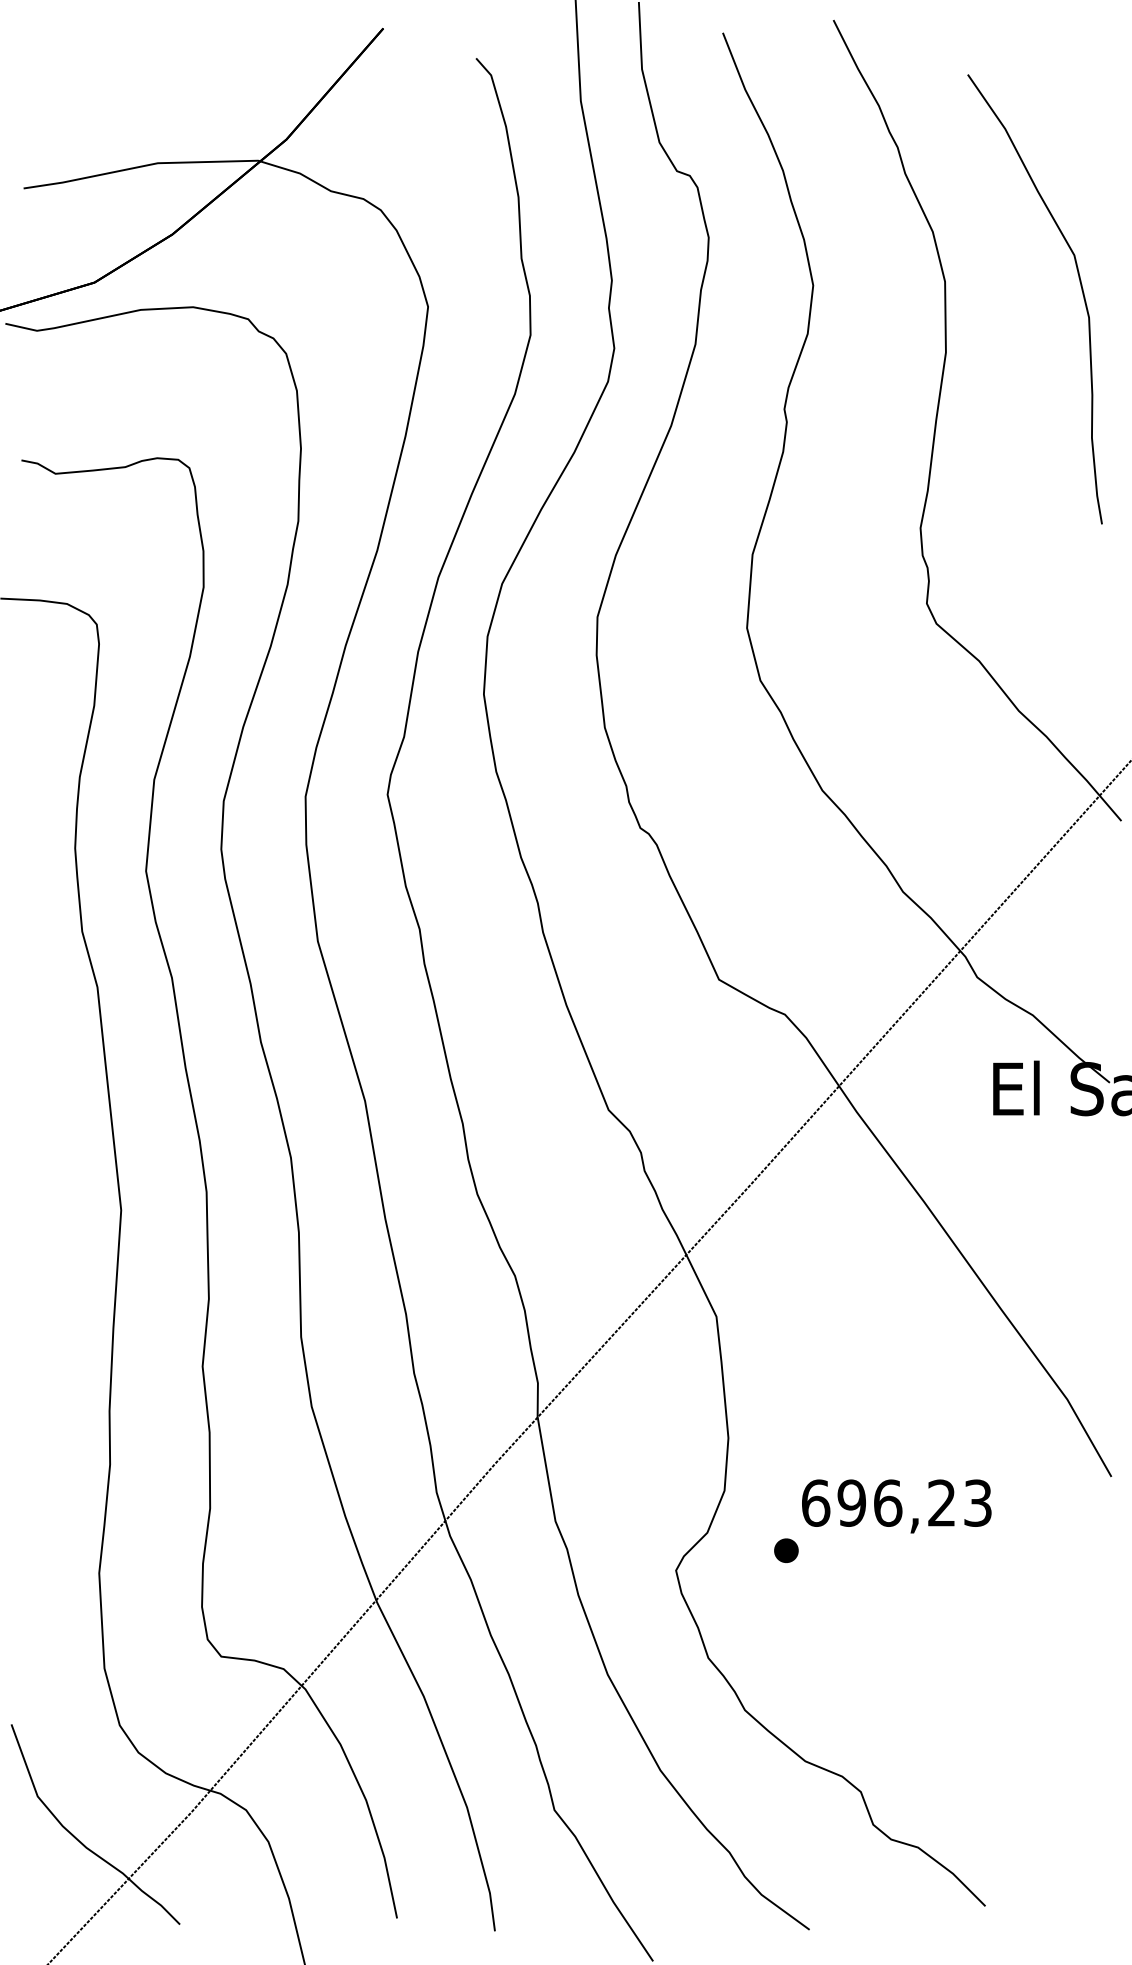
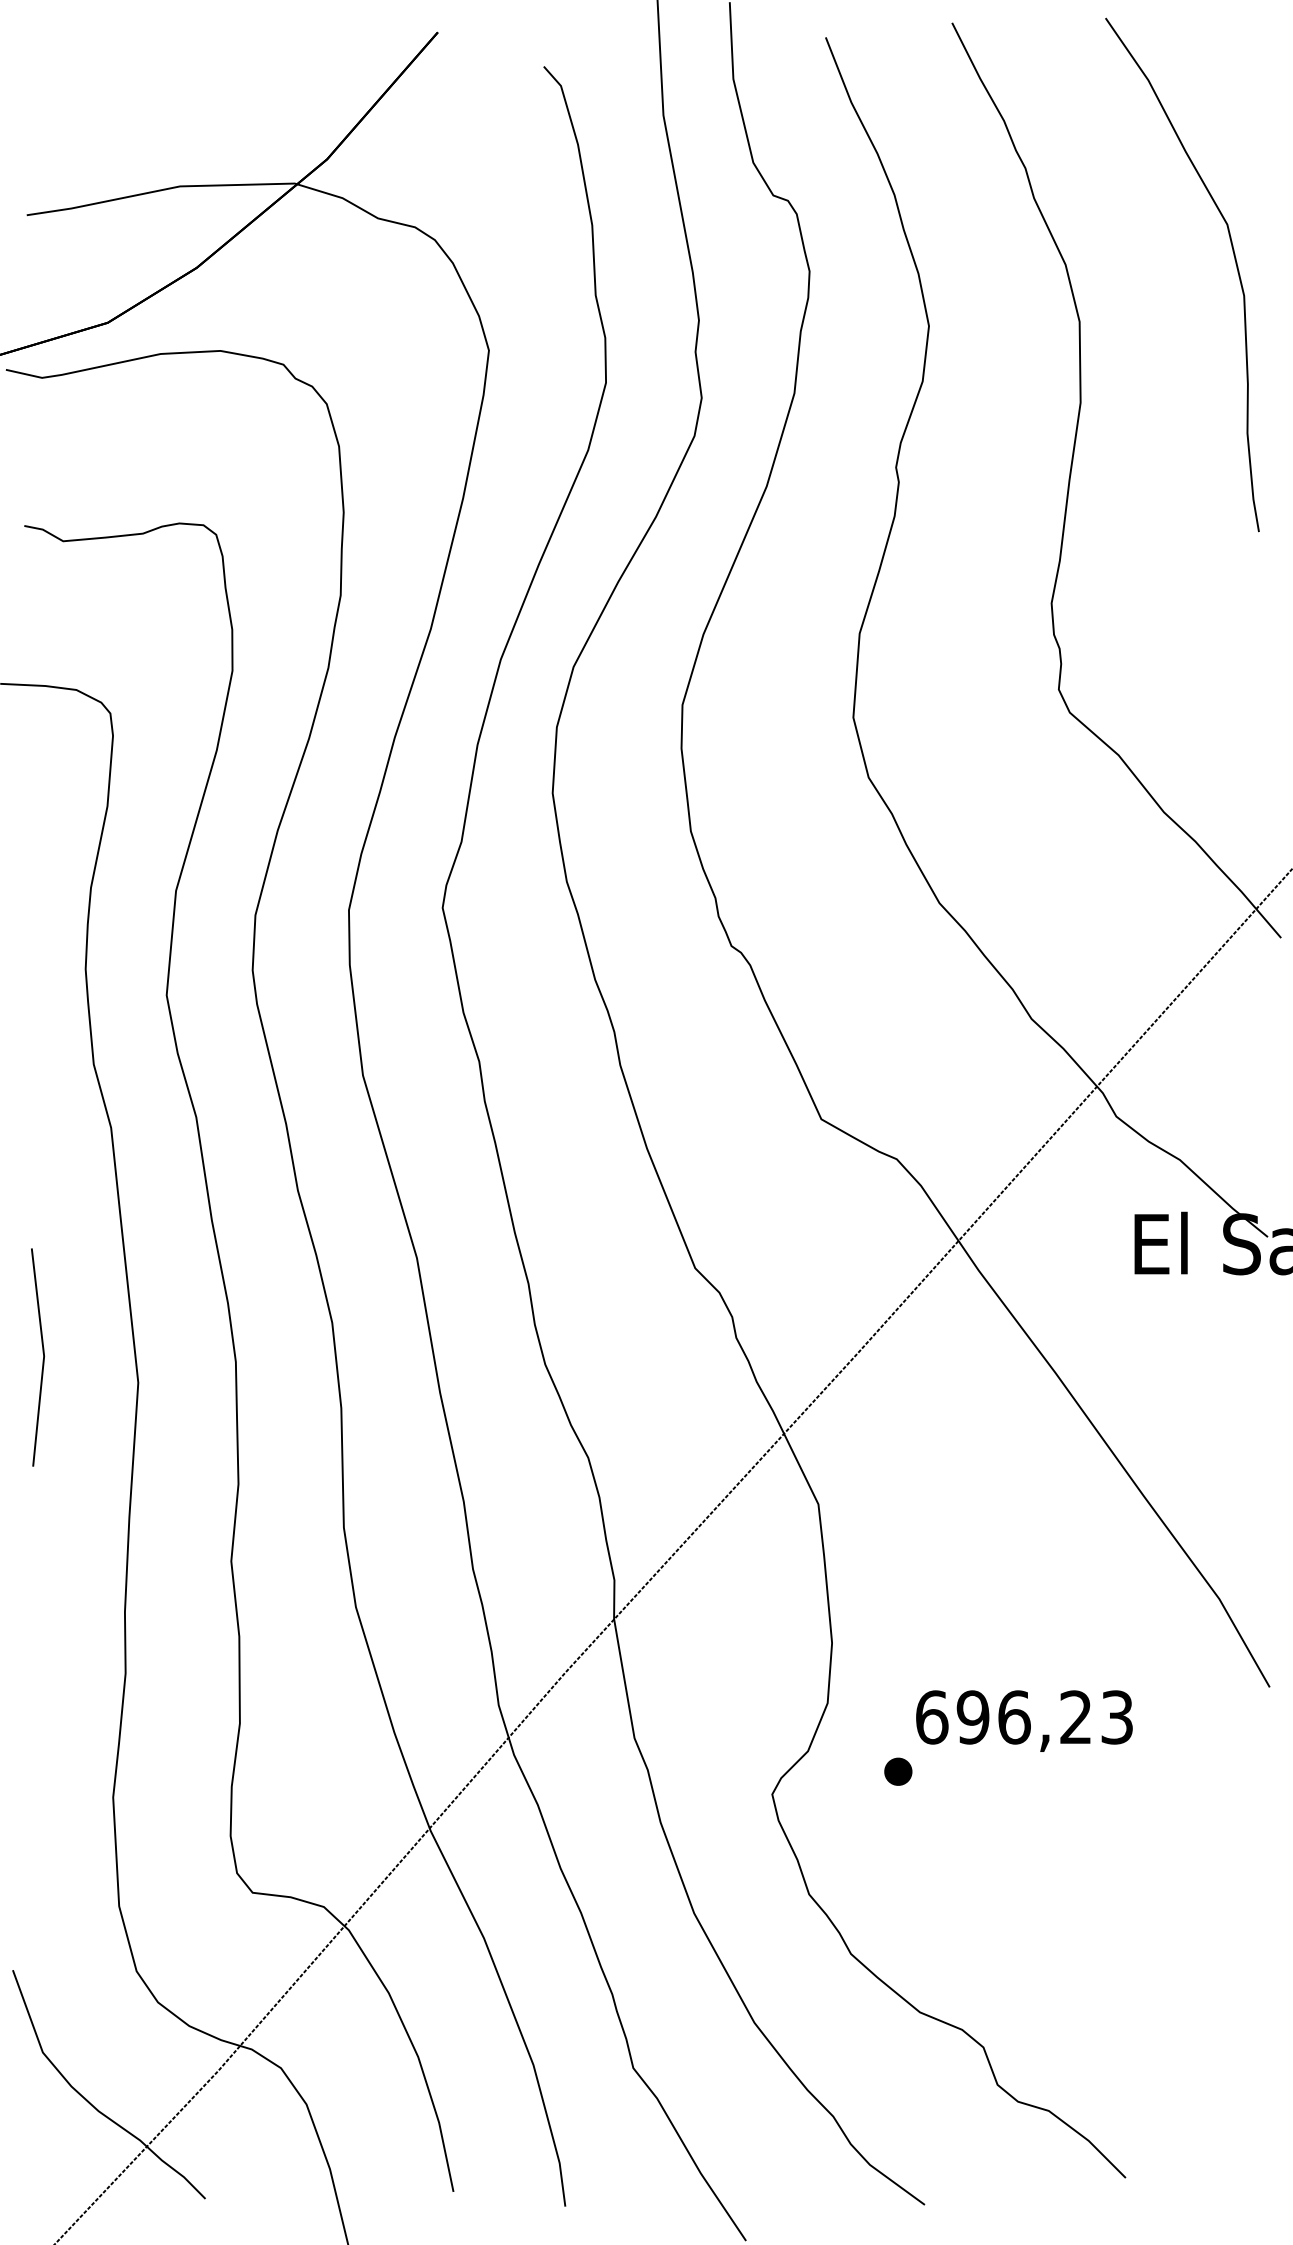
part: (1080, 286) -> (1234, 260), moved
line: (37, 1190) -> (42, 1360), added

